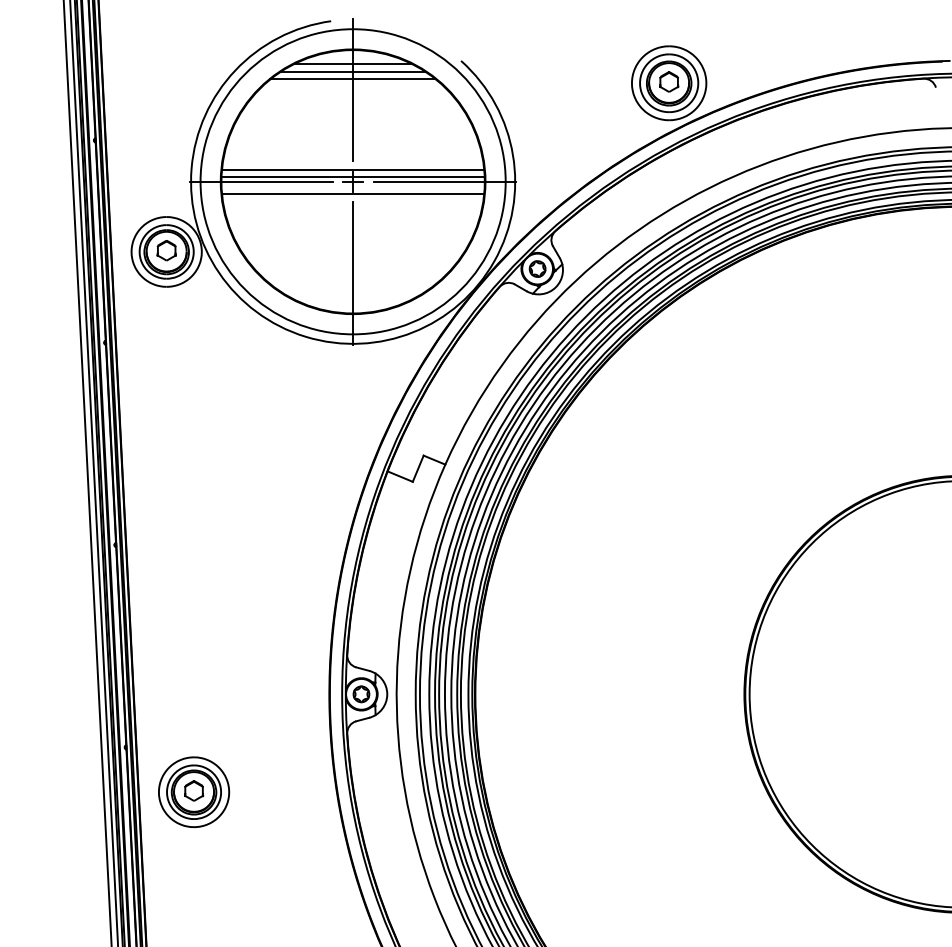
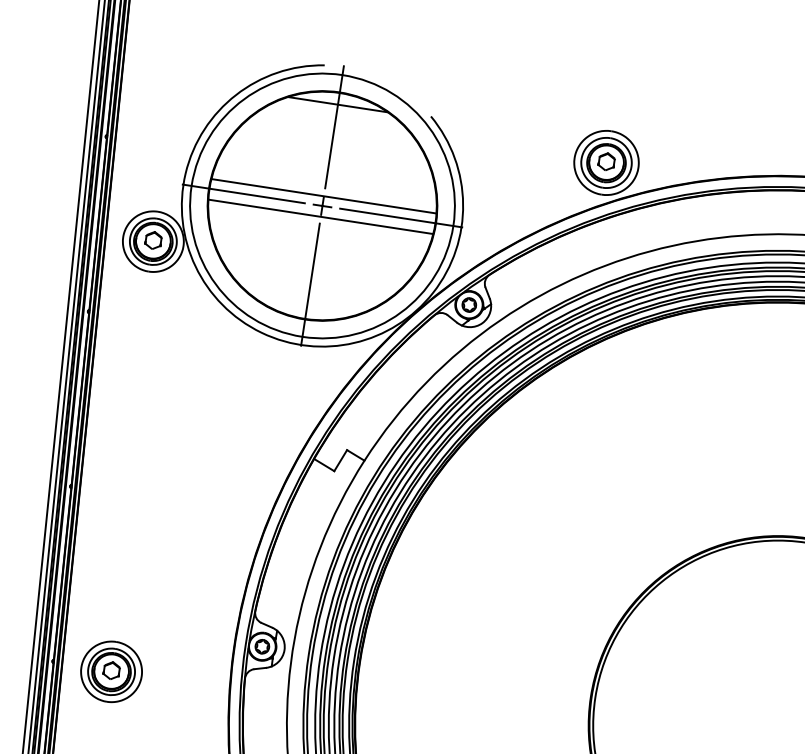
line: (352, 71) -> (336, 111), removed
line: (352, 79) -> (335, 118), removed
line: (352, 177) -> (322, 202), removed
part: (194, 791) -> (112, 671), moved

